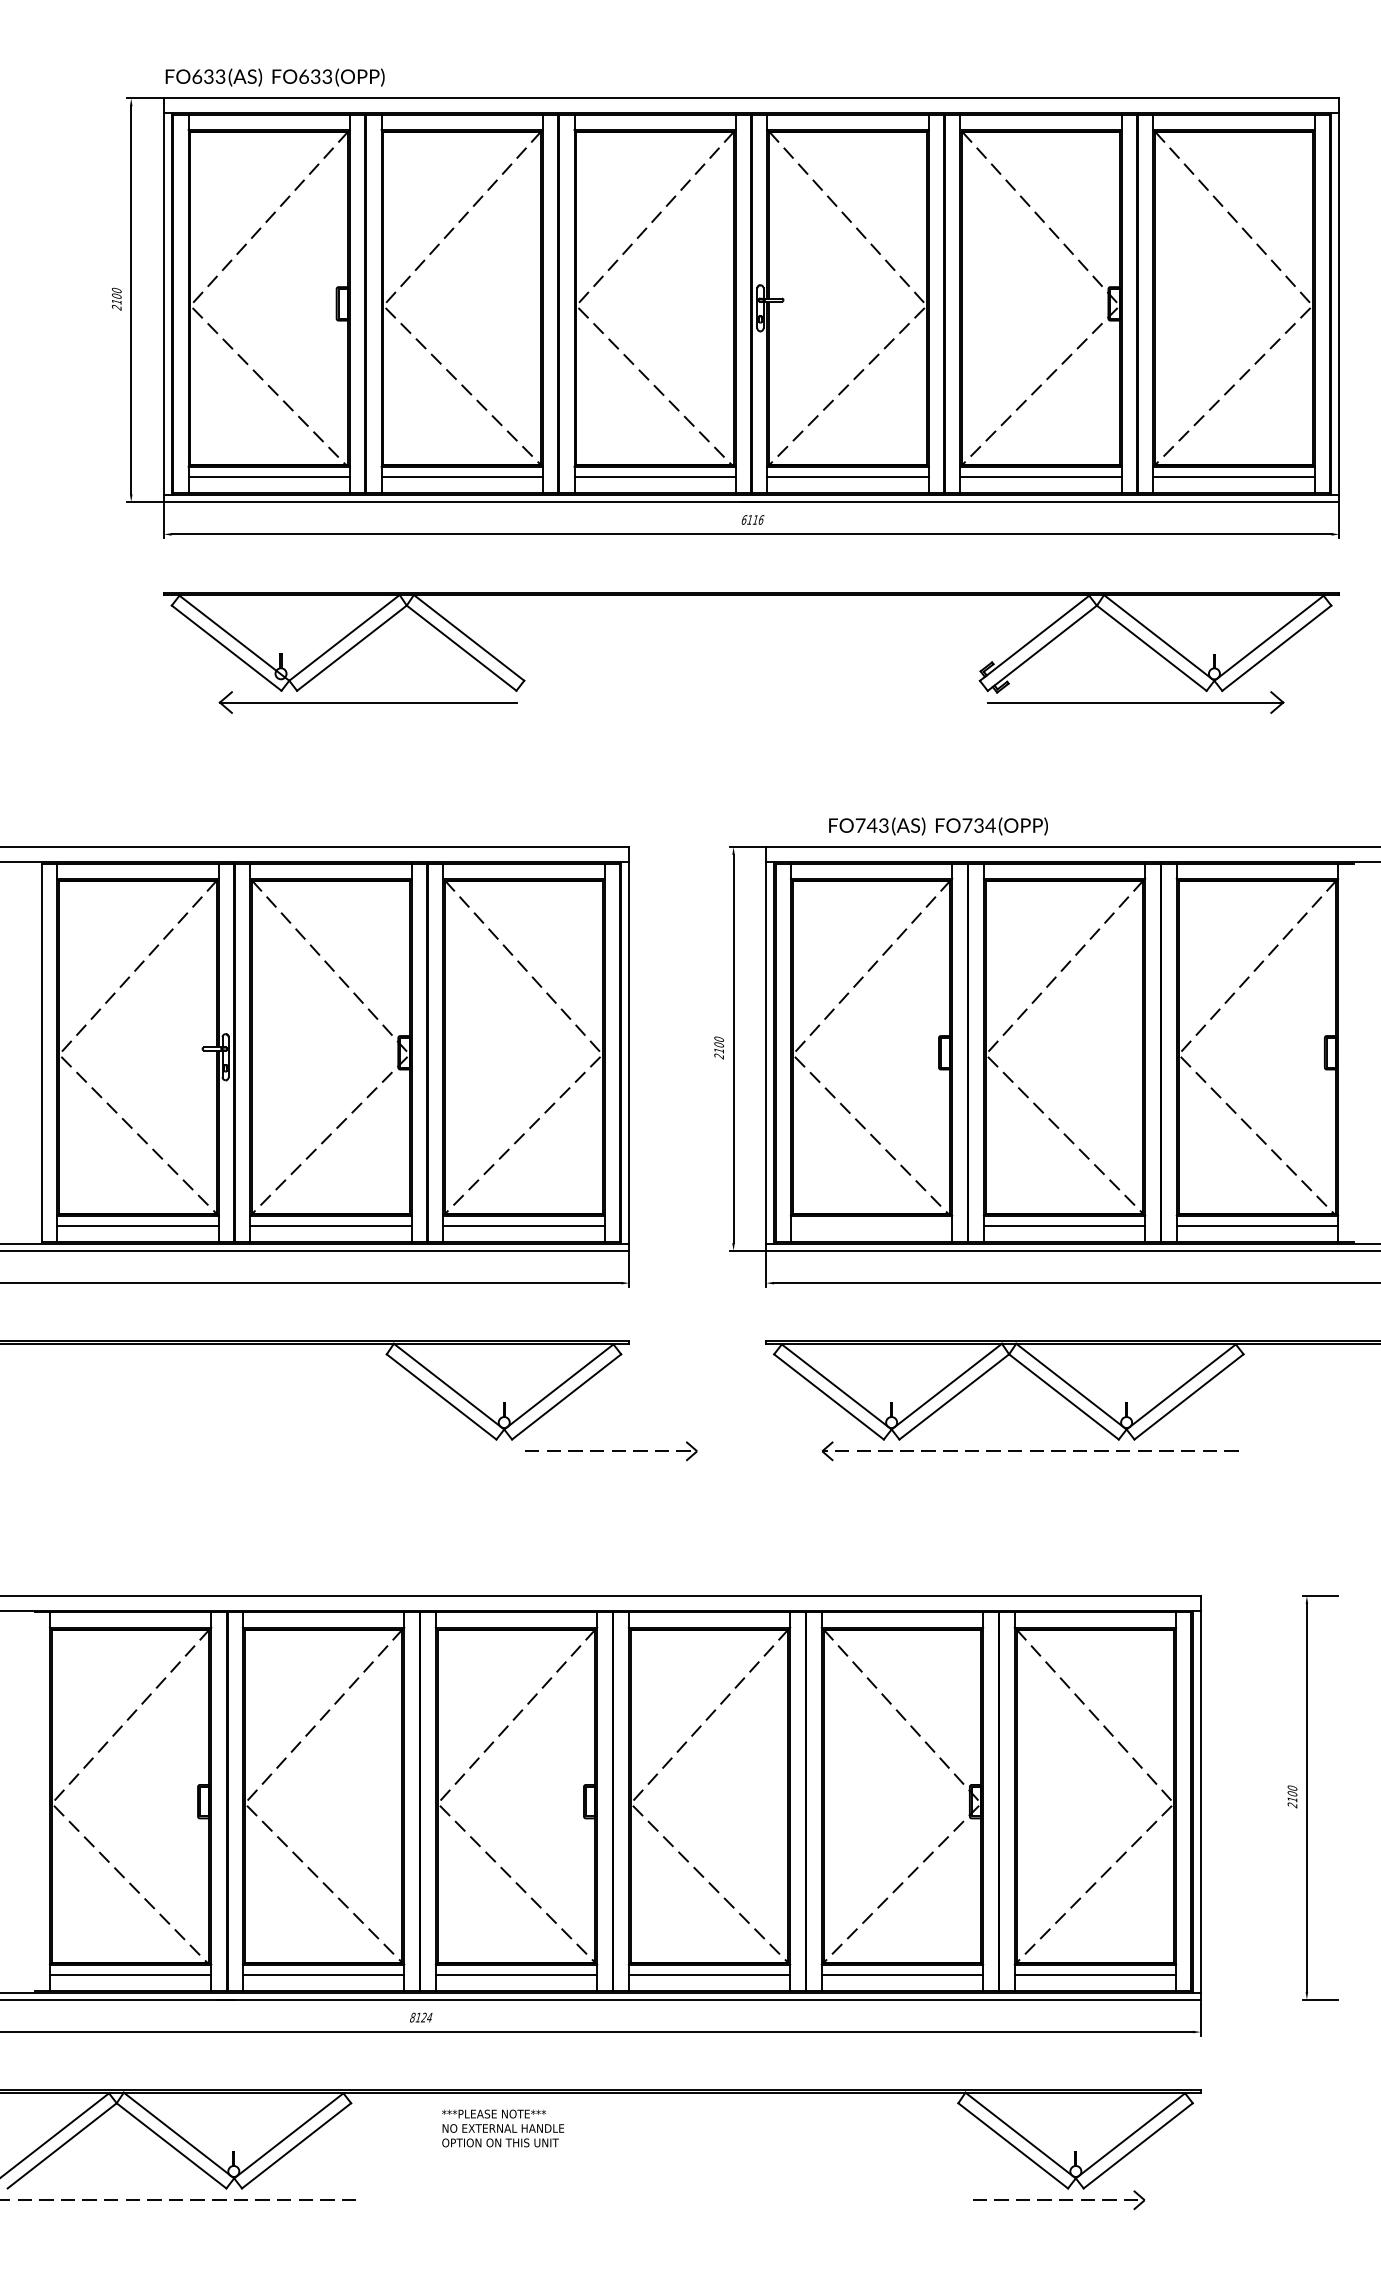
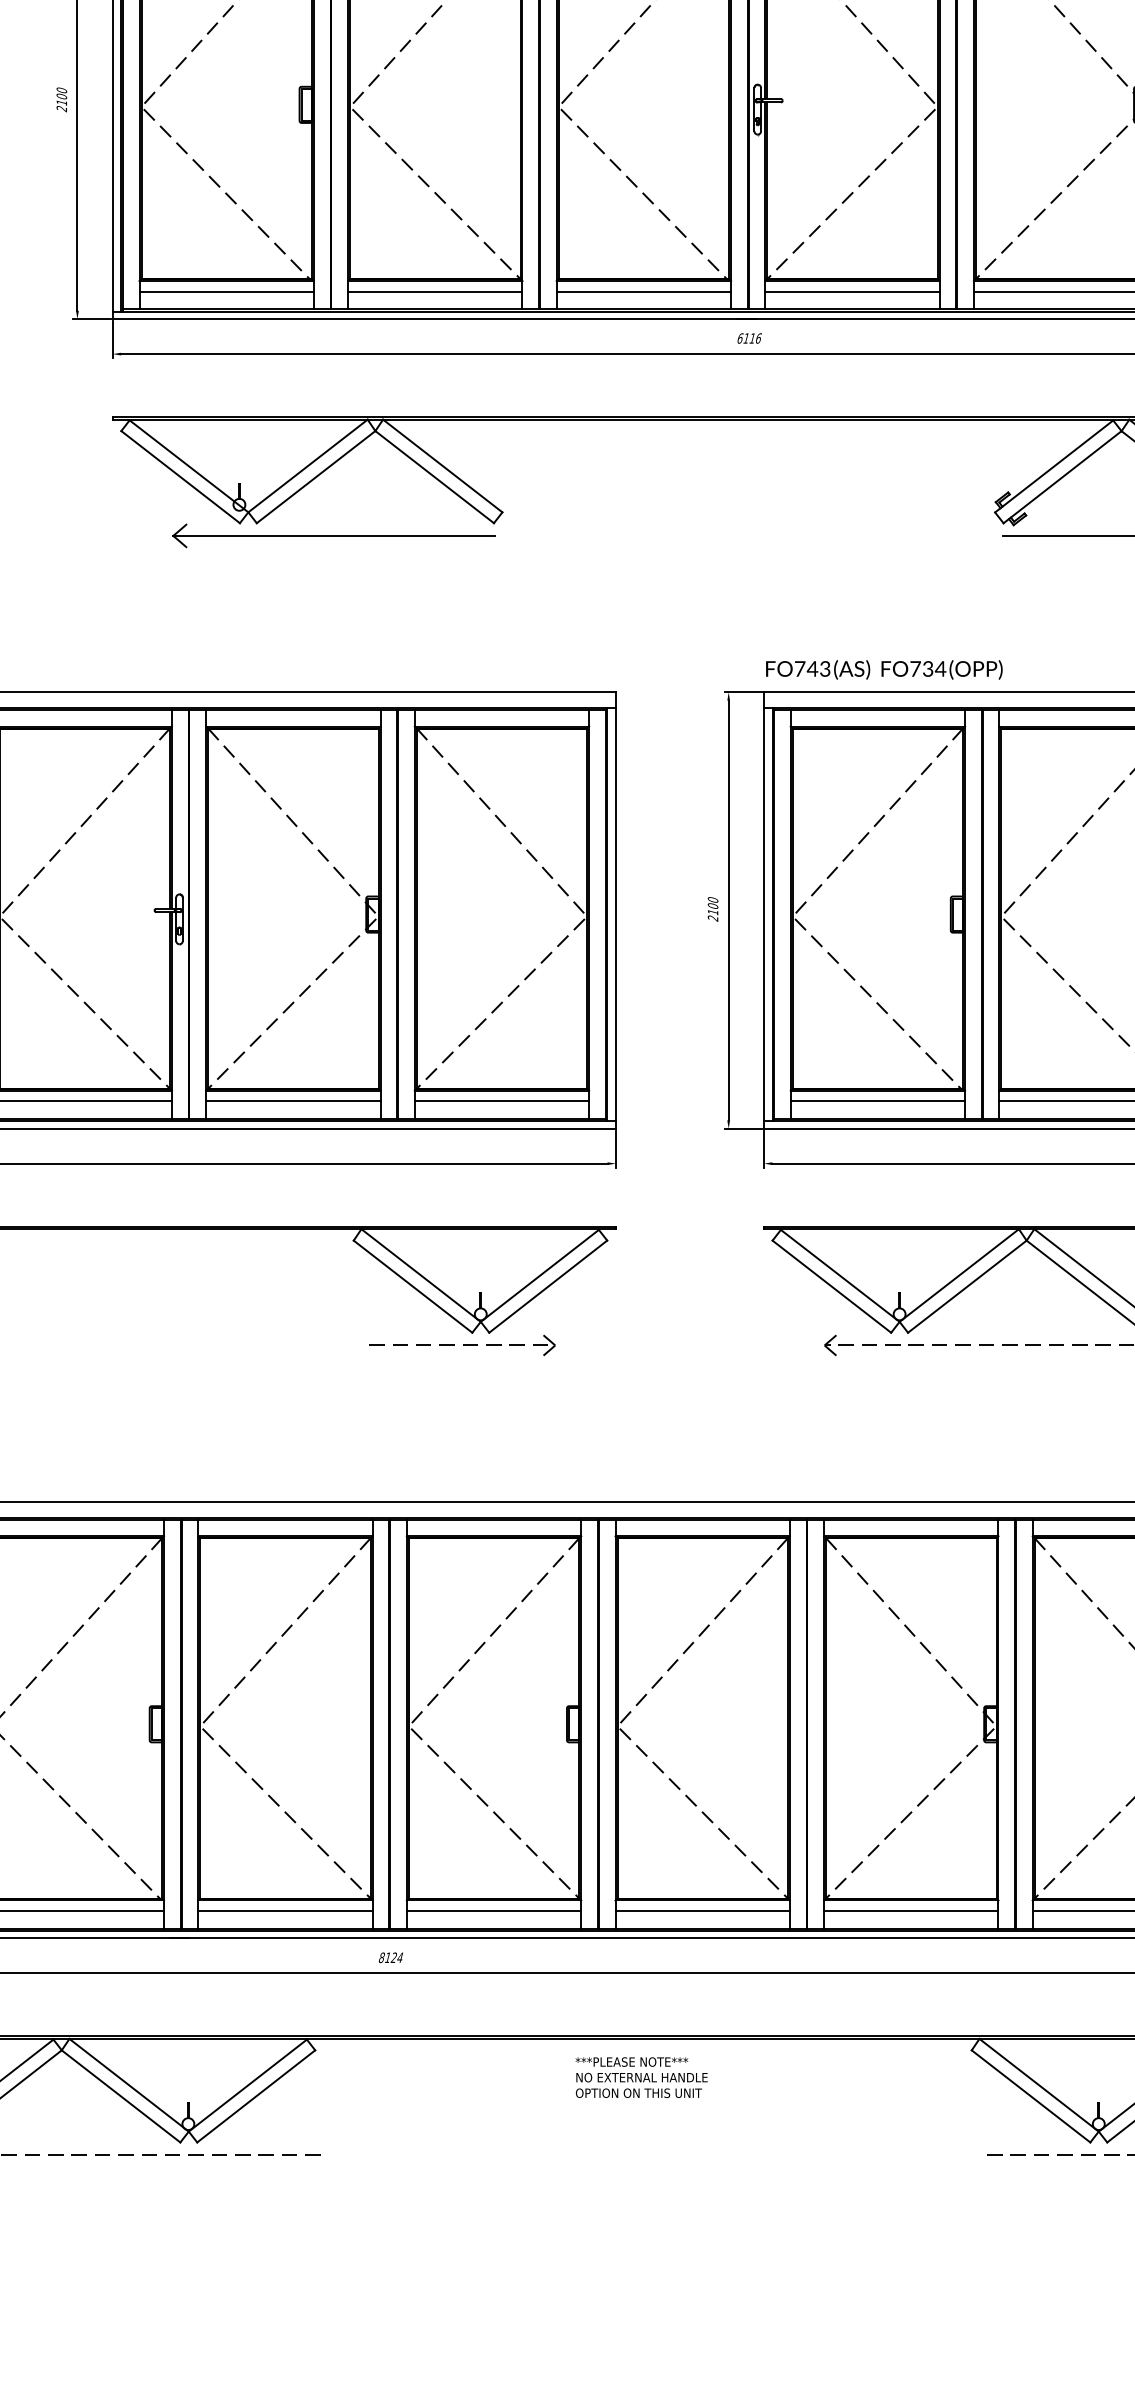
text: (938, 826) -> (884, 669), moved
line: (871, 1225) -> (877, 1101), added
part: (611, 1451) -> (462, 1345), moved
text: (503, 2128) -> (642, 2077), moved

